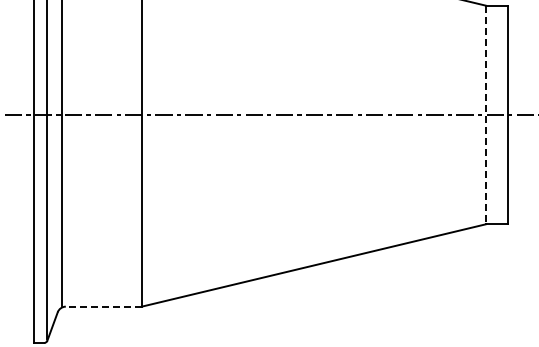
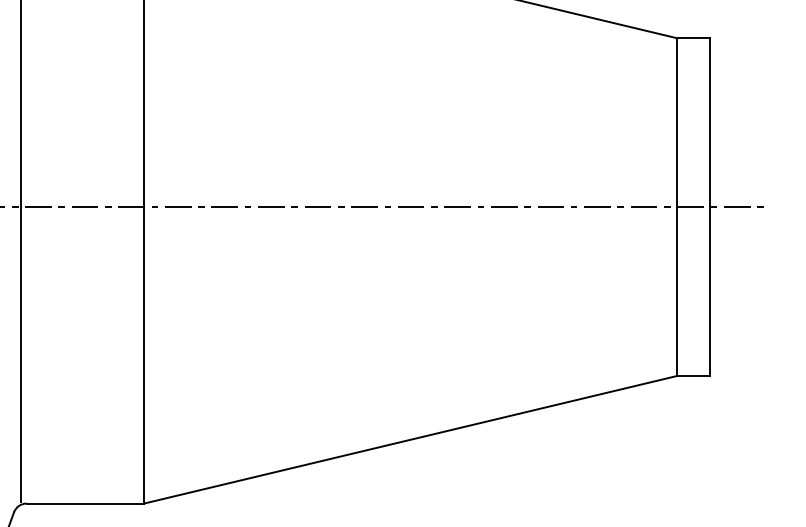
line: (486, 115) -> (677, 207), dashed -> solid
line: (103, 306) -> (84, 503), dashed -> solid

